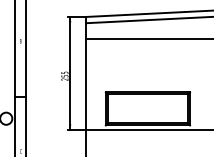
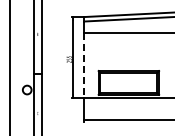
line: (86, 84) -> (84, 65), solid -> dashed

